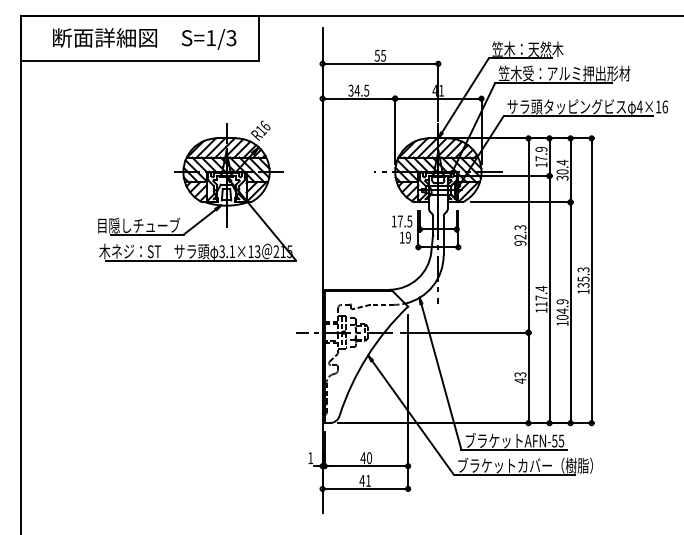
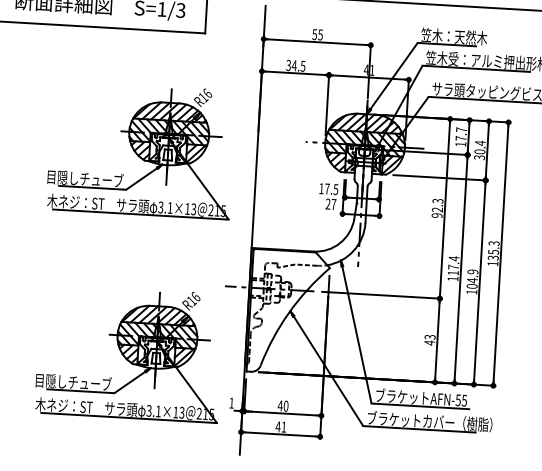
text: (541, 148) -> (461, 129), 17.9 -> 17.7
text: (404, 237) -> (330, 204), 19 -> 27
part: (197, 410) -> (129, 353), added

